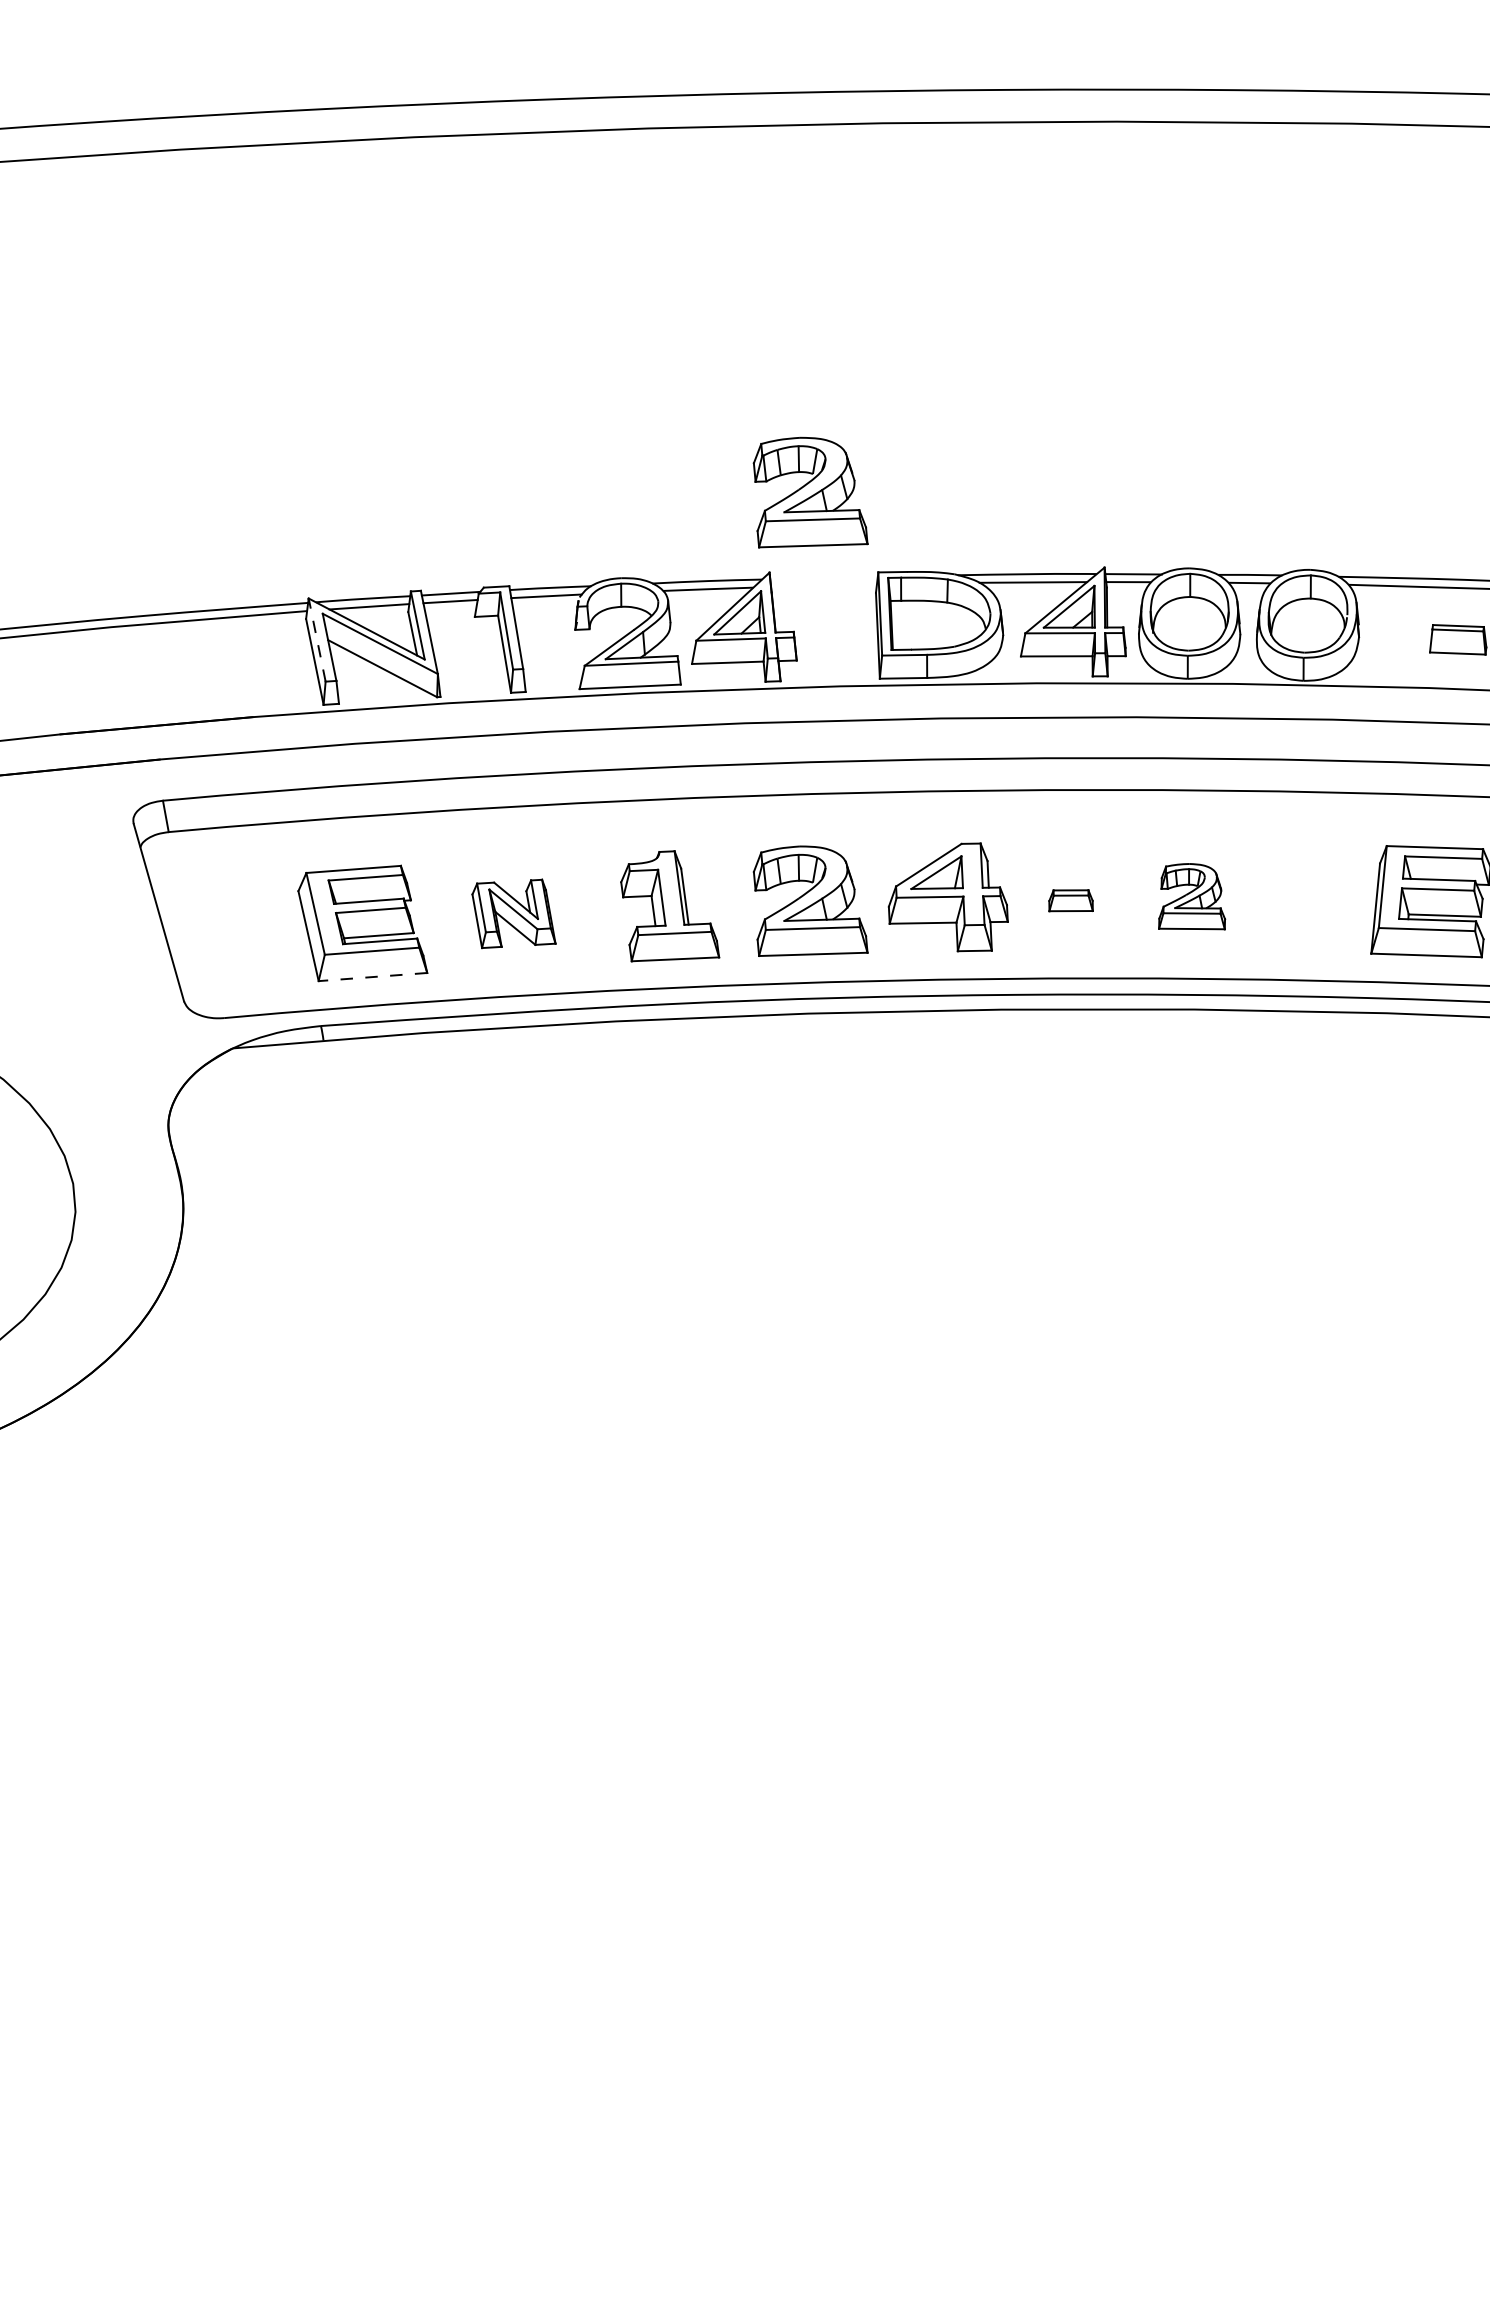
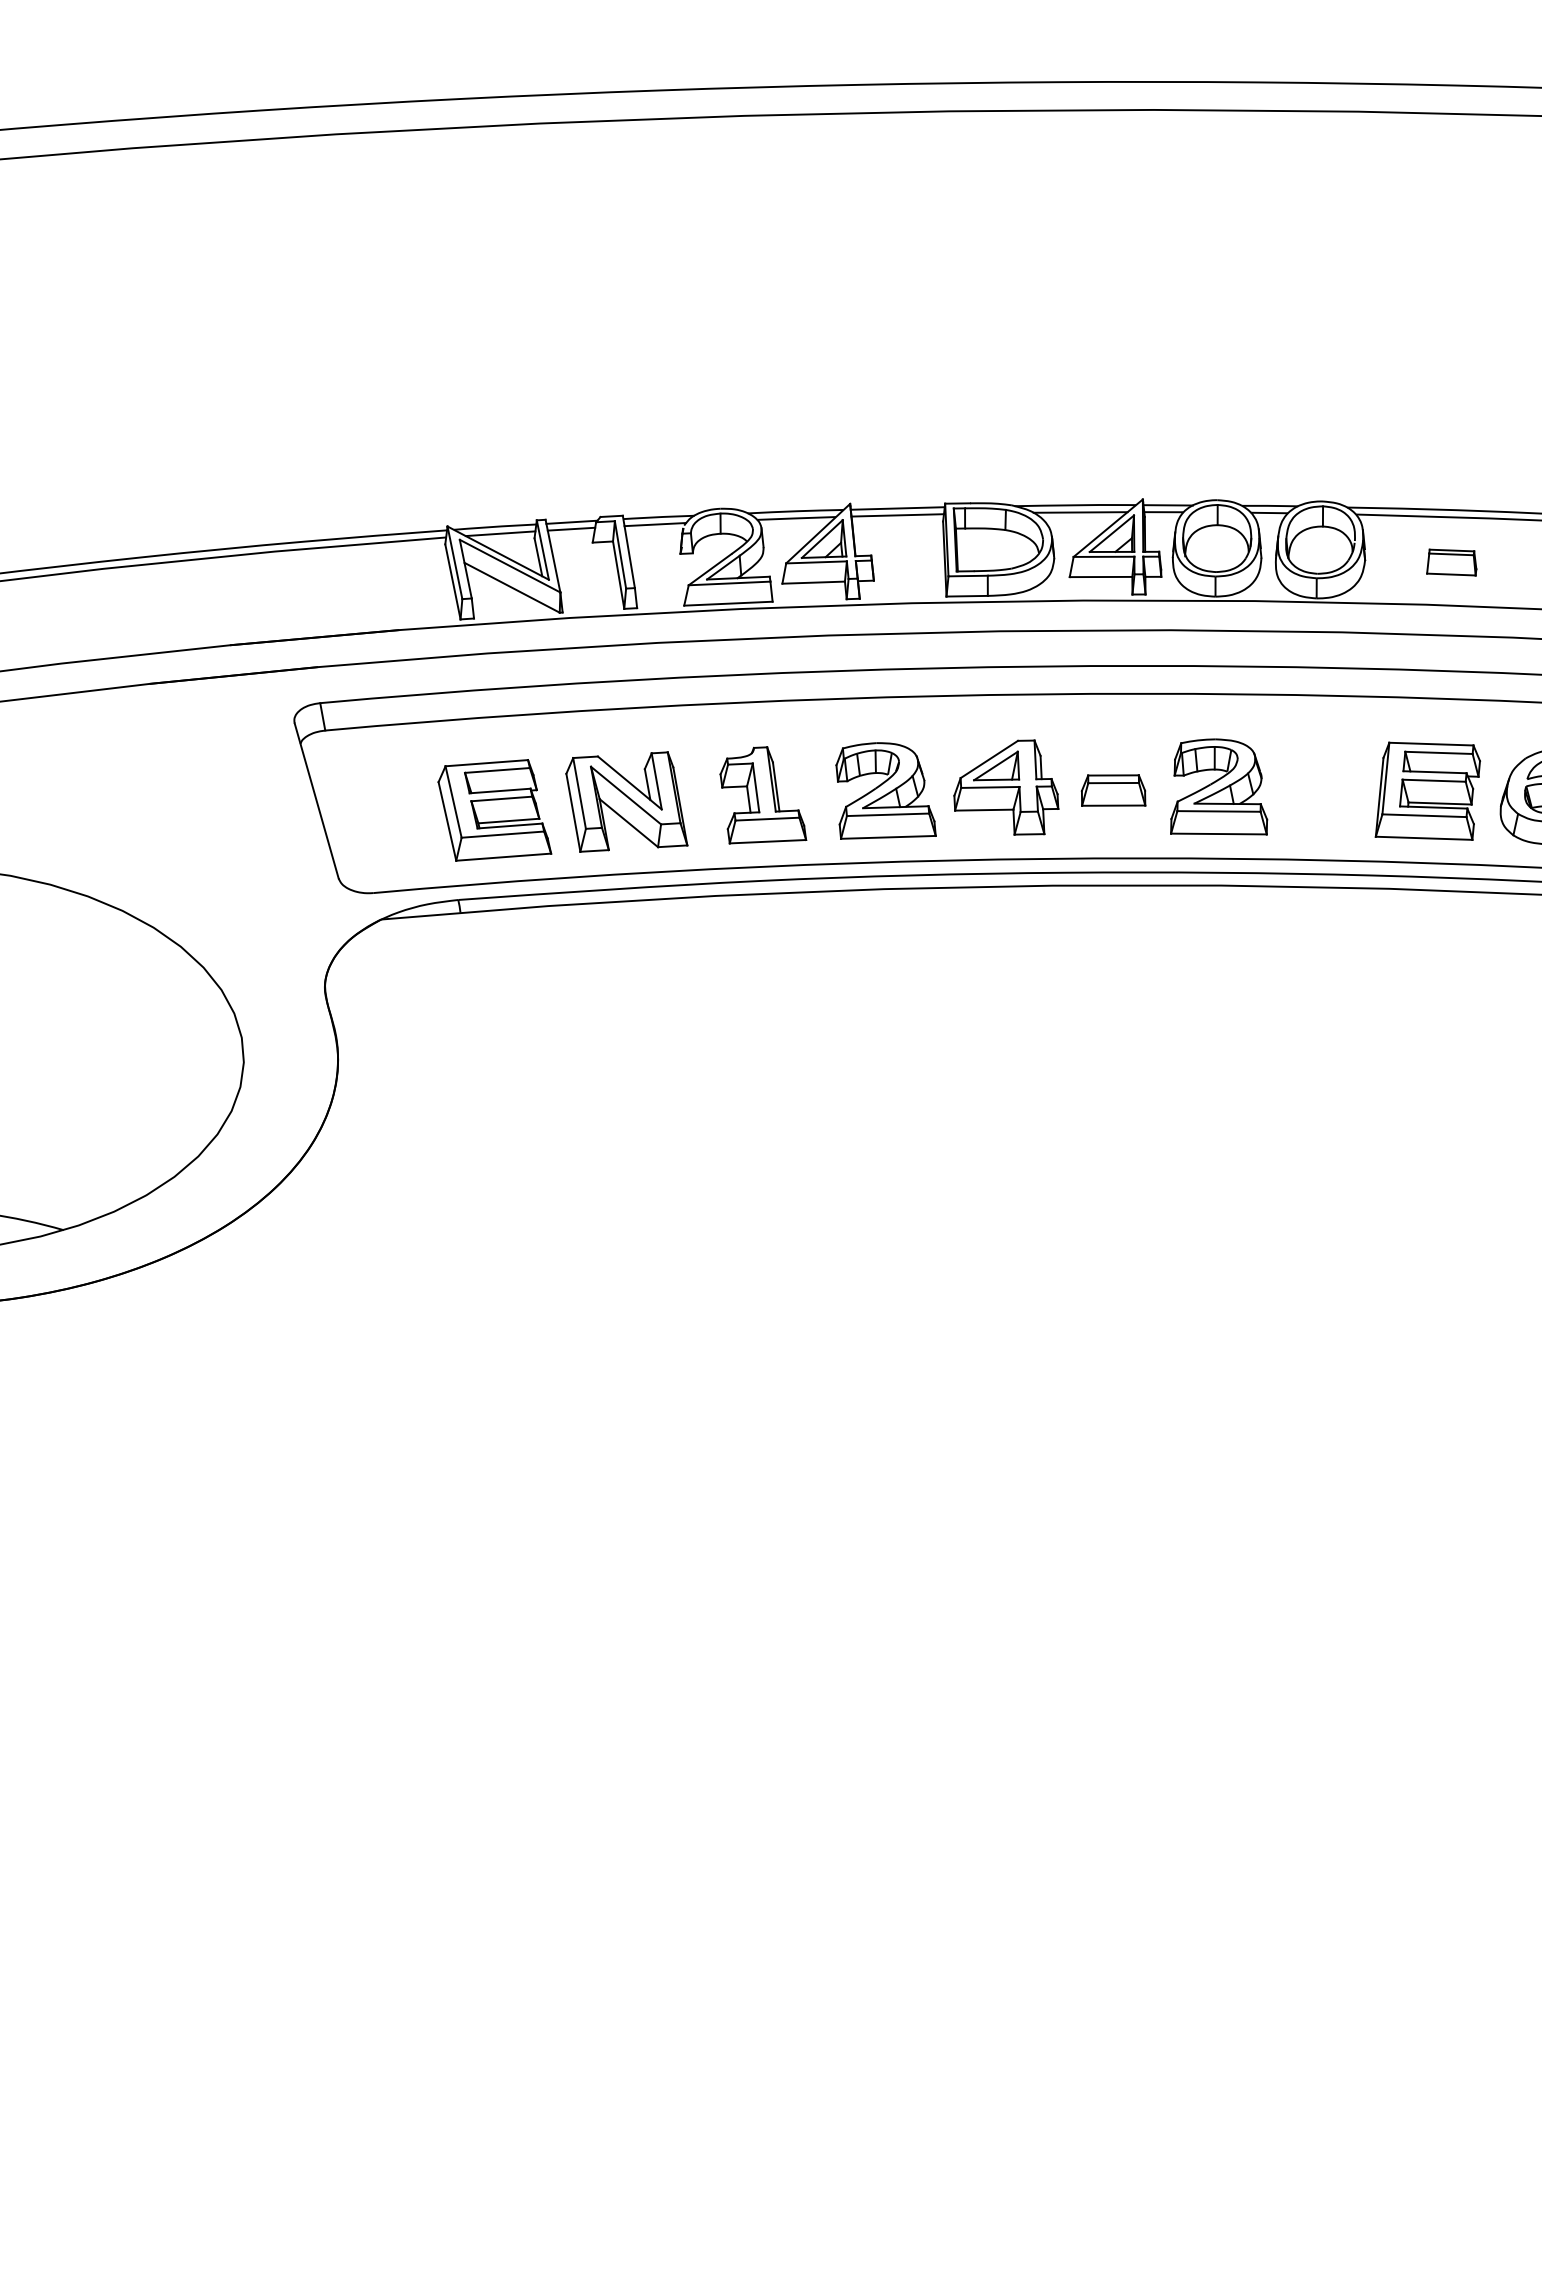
part: (810, 492) -> (885, 433), removed
line: (823, 577) -> (897, 508), added
line: (823, 585) -> (897, 515), added
line: (316, 639) -> (454, 562), dashed -> solid
part: (1192, 896) -> (1219, 786), size x1.67
part: (1071, 900) -> (1113, 790), size x1.67
part: (513, 913) -> (626, 801), size x1.67
line: (372, 977) -> (503, 857), dashed -> solid

